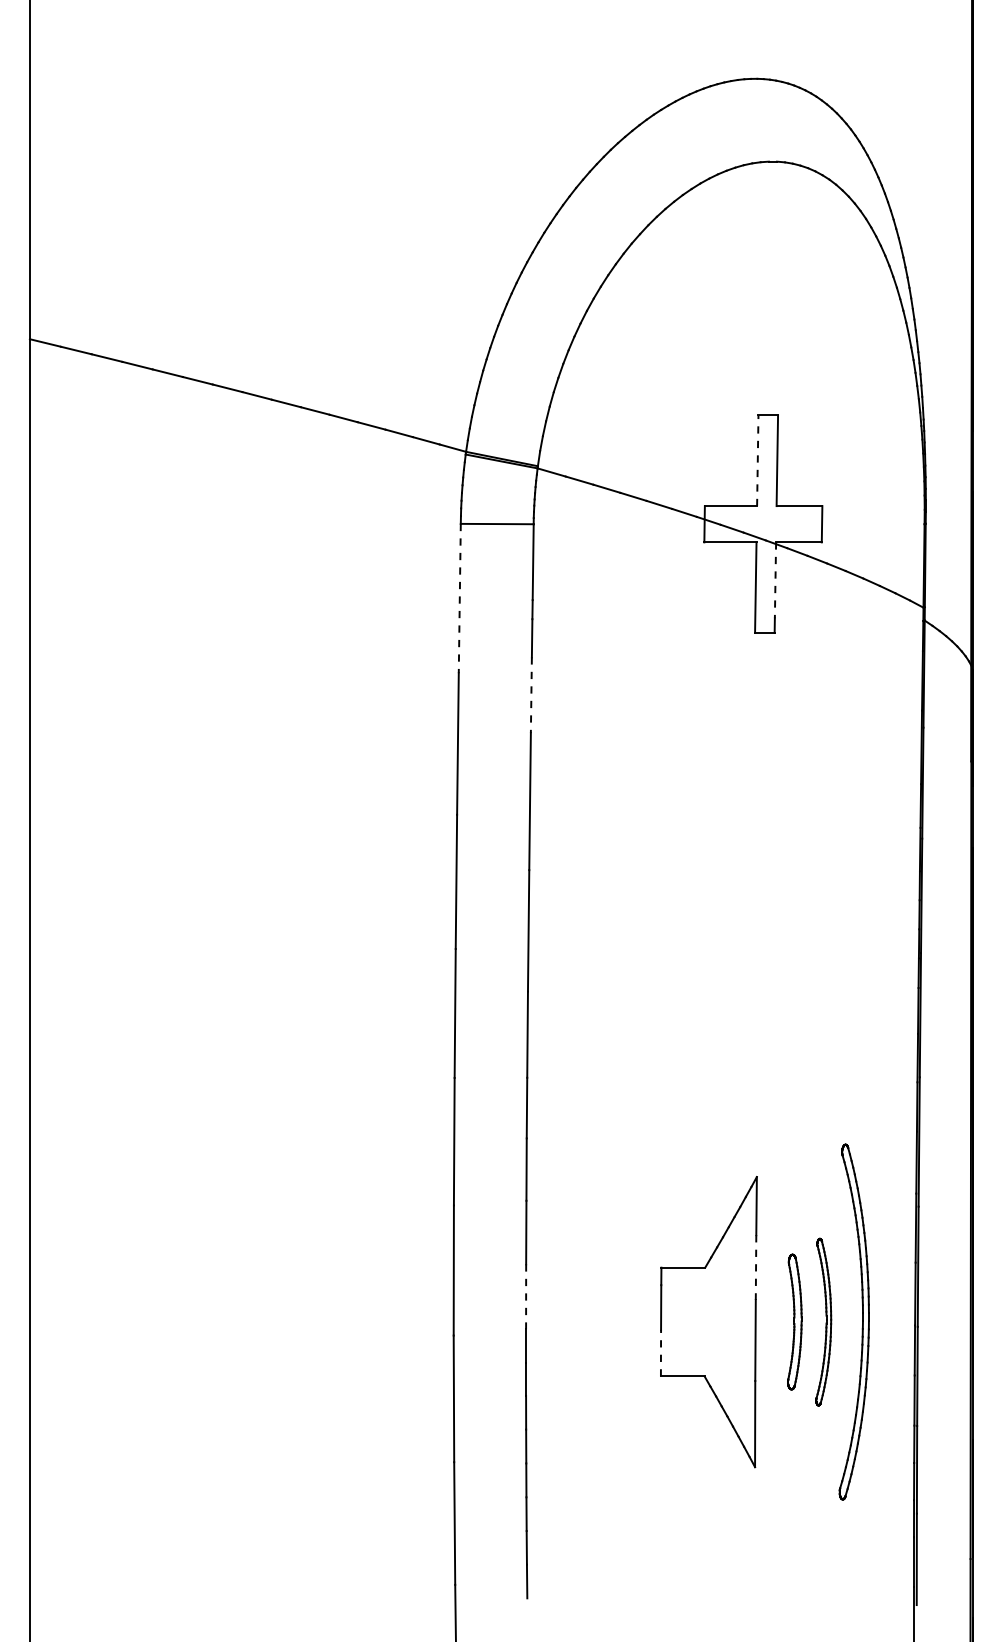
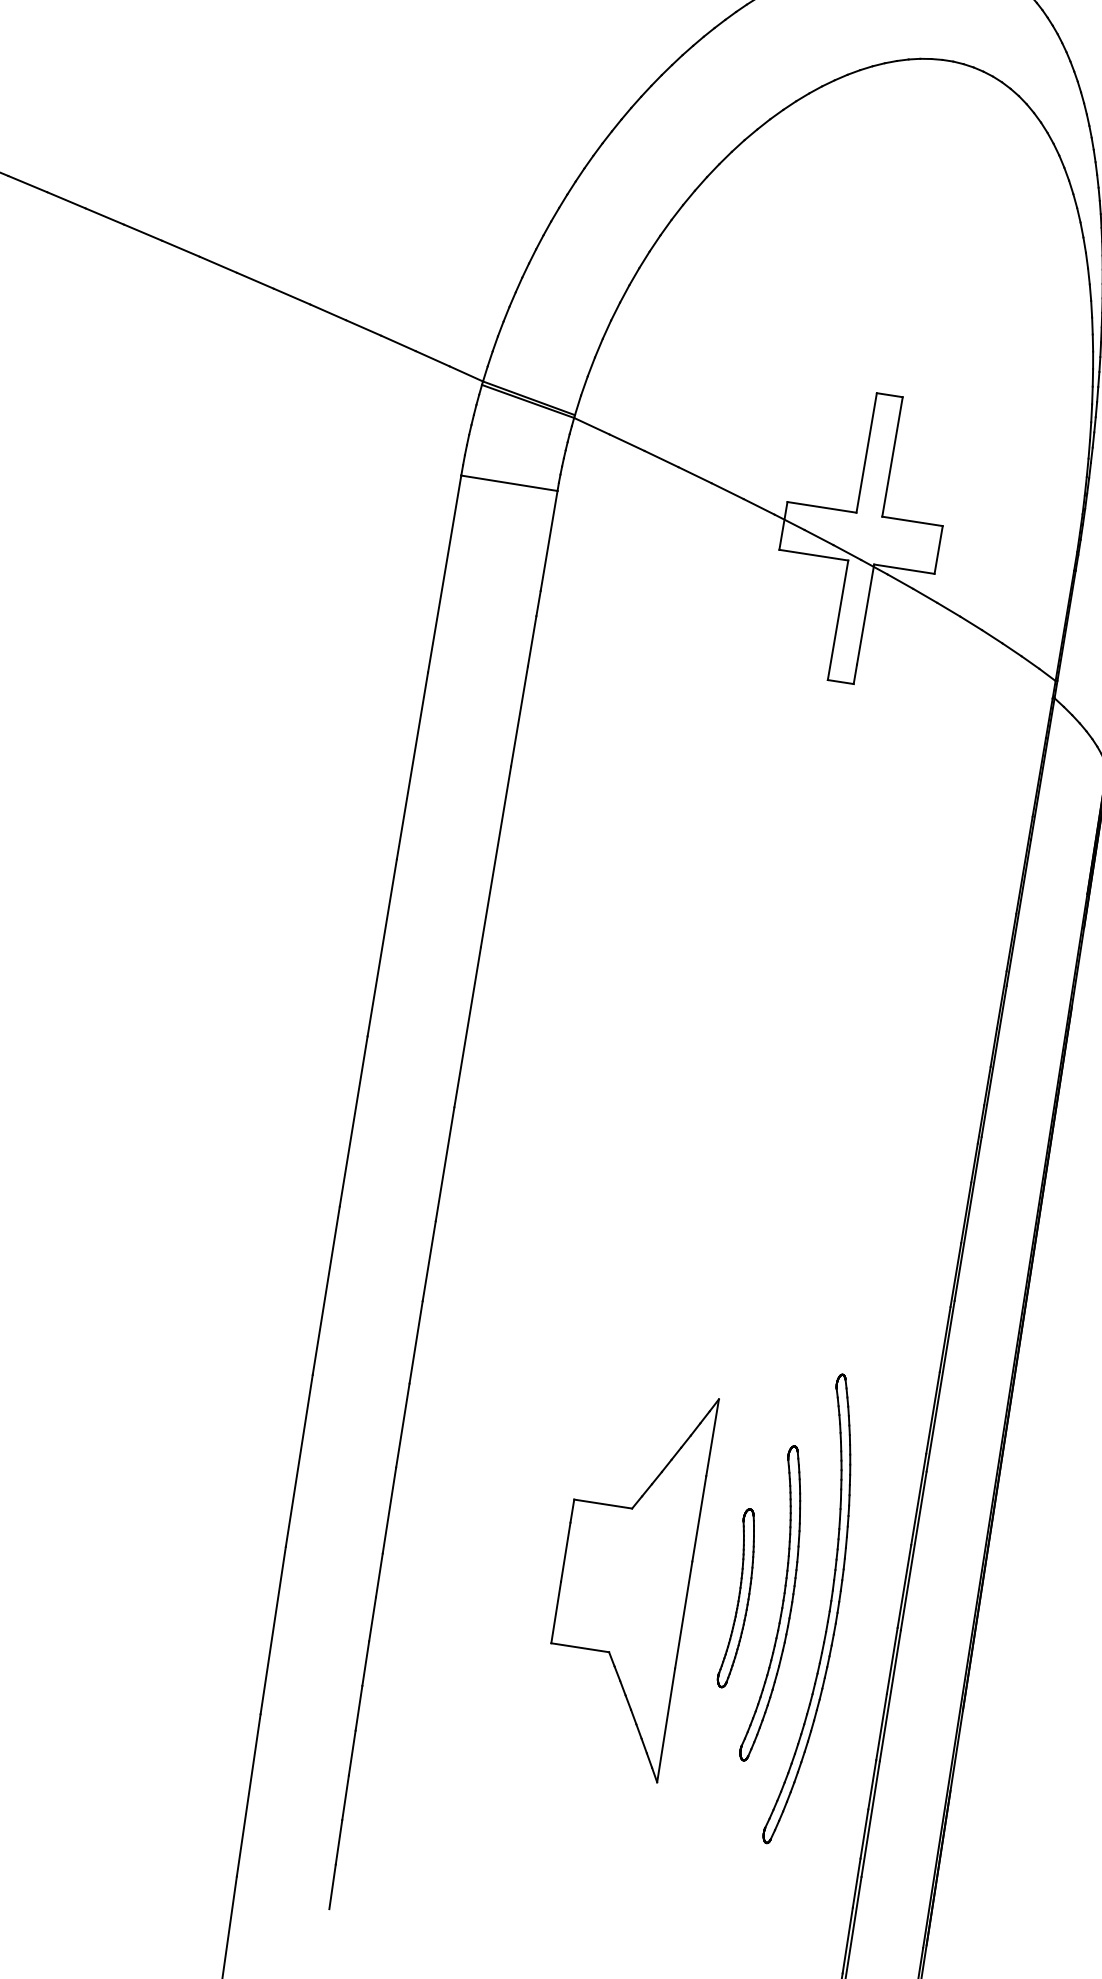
line: (757, 460) -> (866, 452), dashed -> solid
line: (775, 580) -> (865, 614), dashed -> solid
line: (459, 598) -> (444, 573), dashed -> solid
line: (531, 695) -> (519, 716), dashed -> solid
line: (756, 1268) -> (699, 1520), dashed -> solid
line: (526, 1296) -> (390, 1510), dashed -> solid
part: (823, 1322) -> (777, 1605), size x1.43
line: (661, 1352) -> (556, 1611), dashed -> solid

